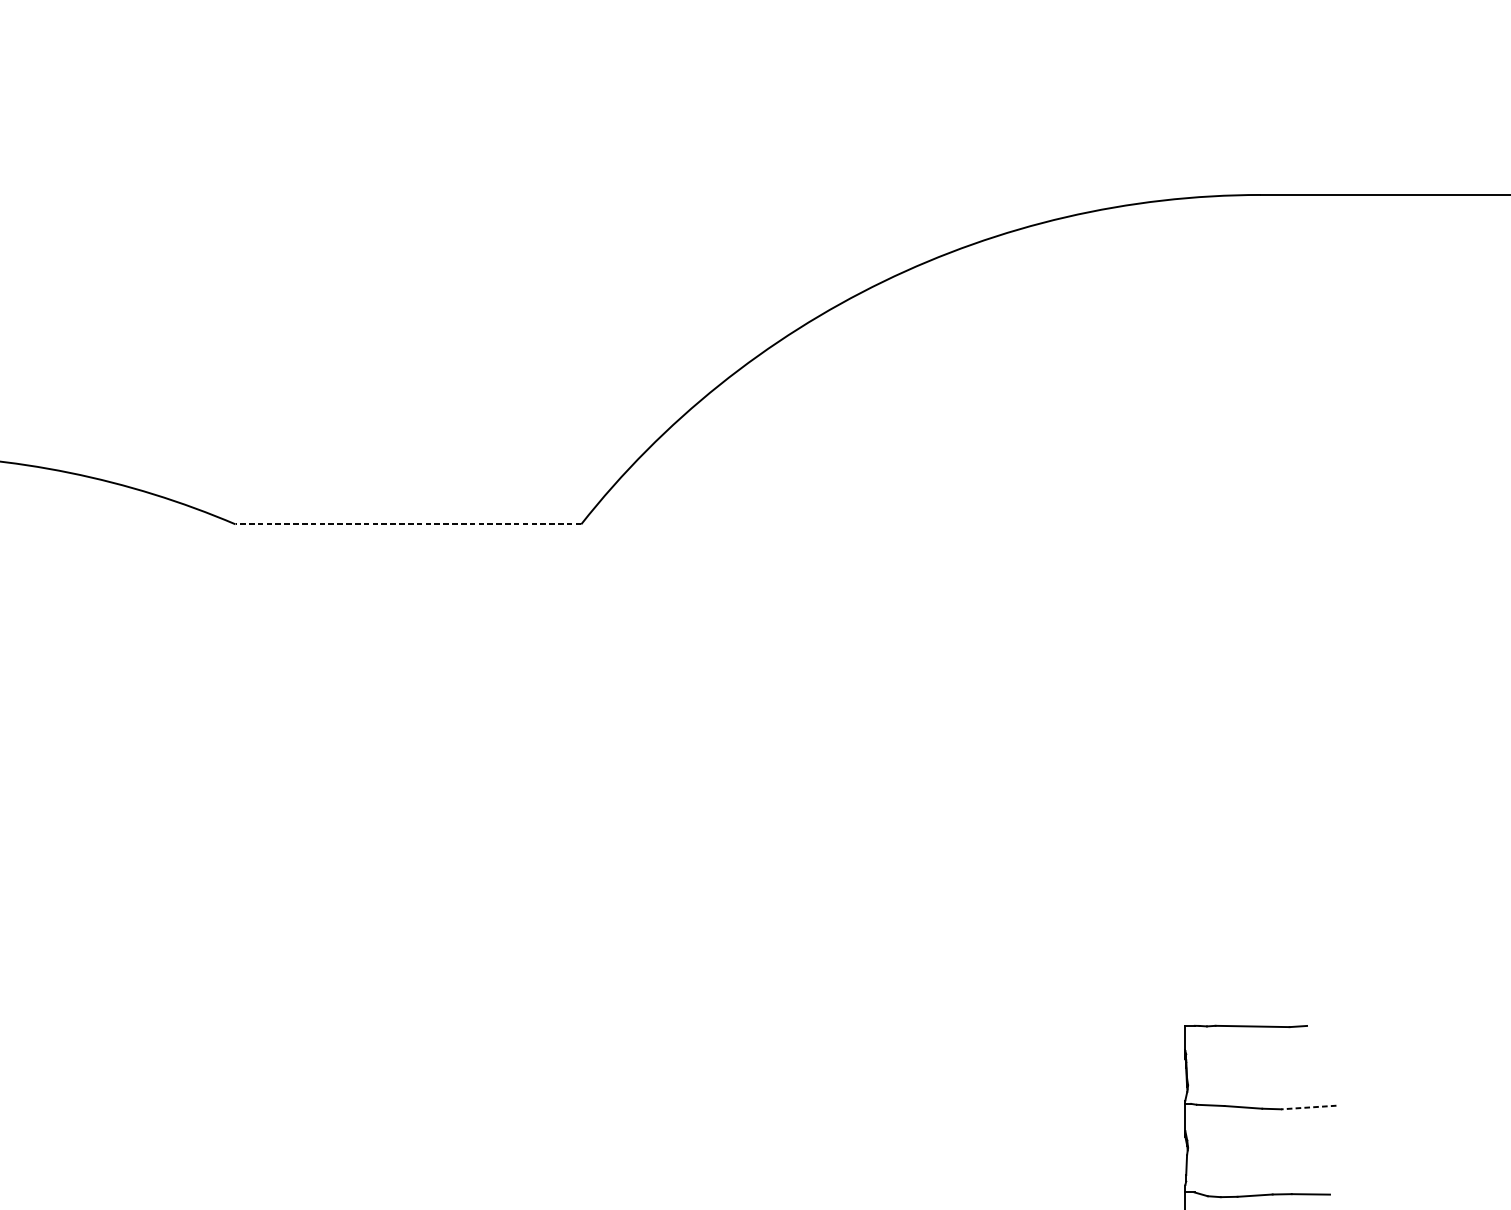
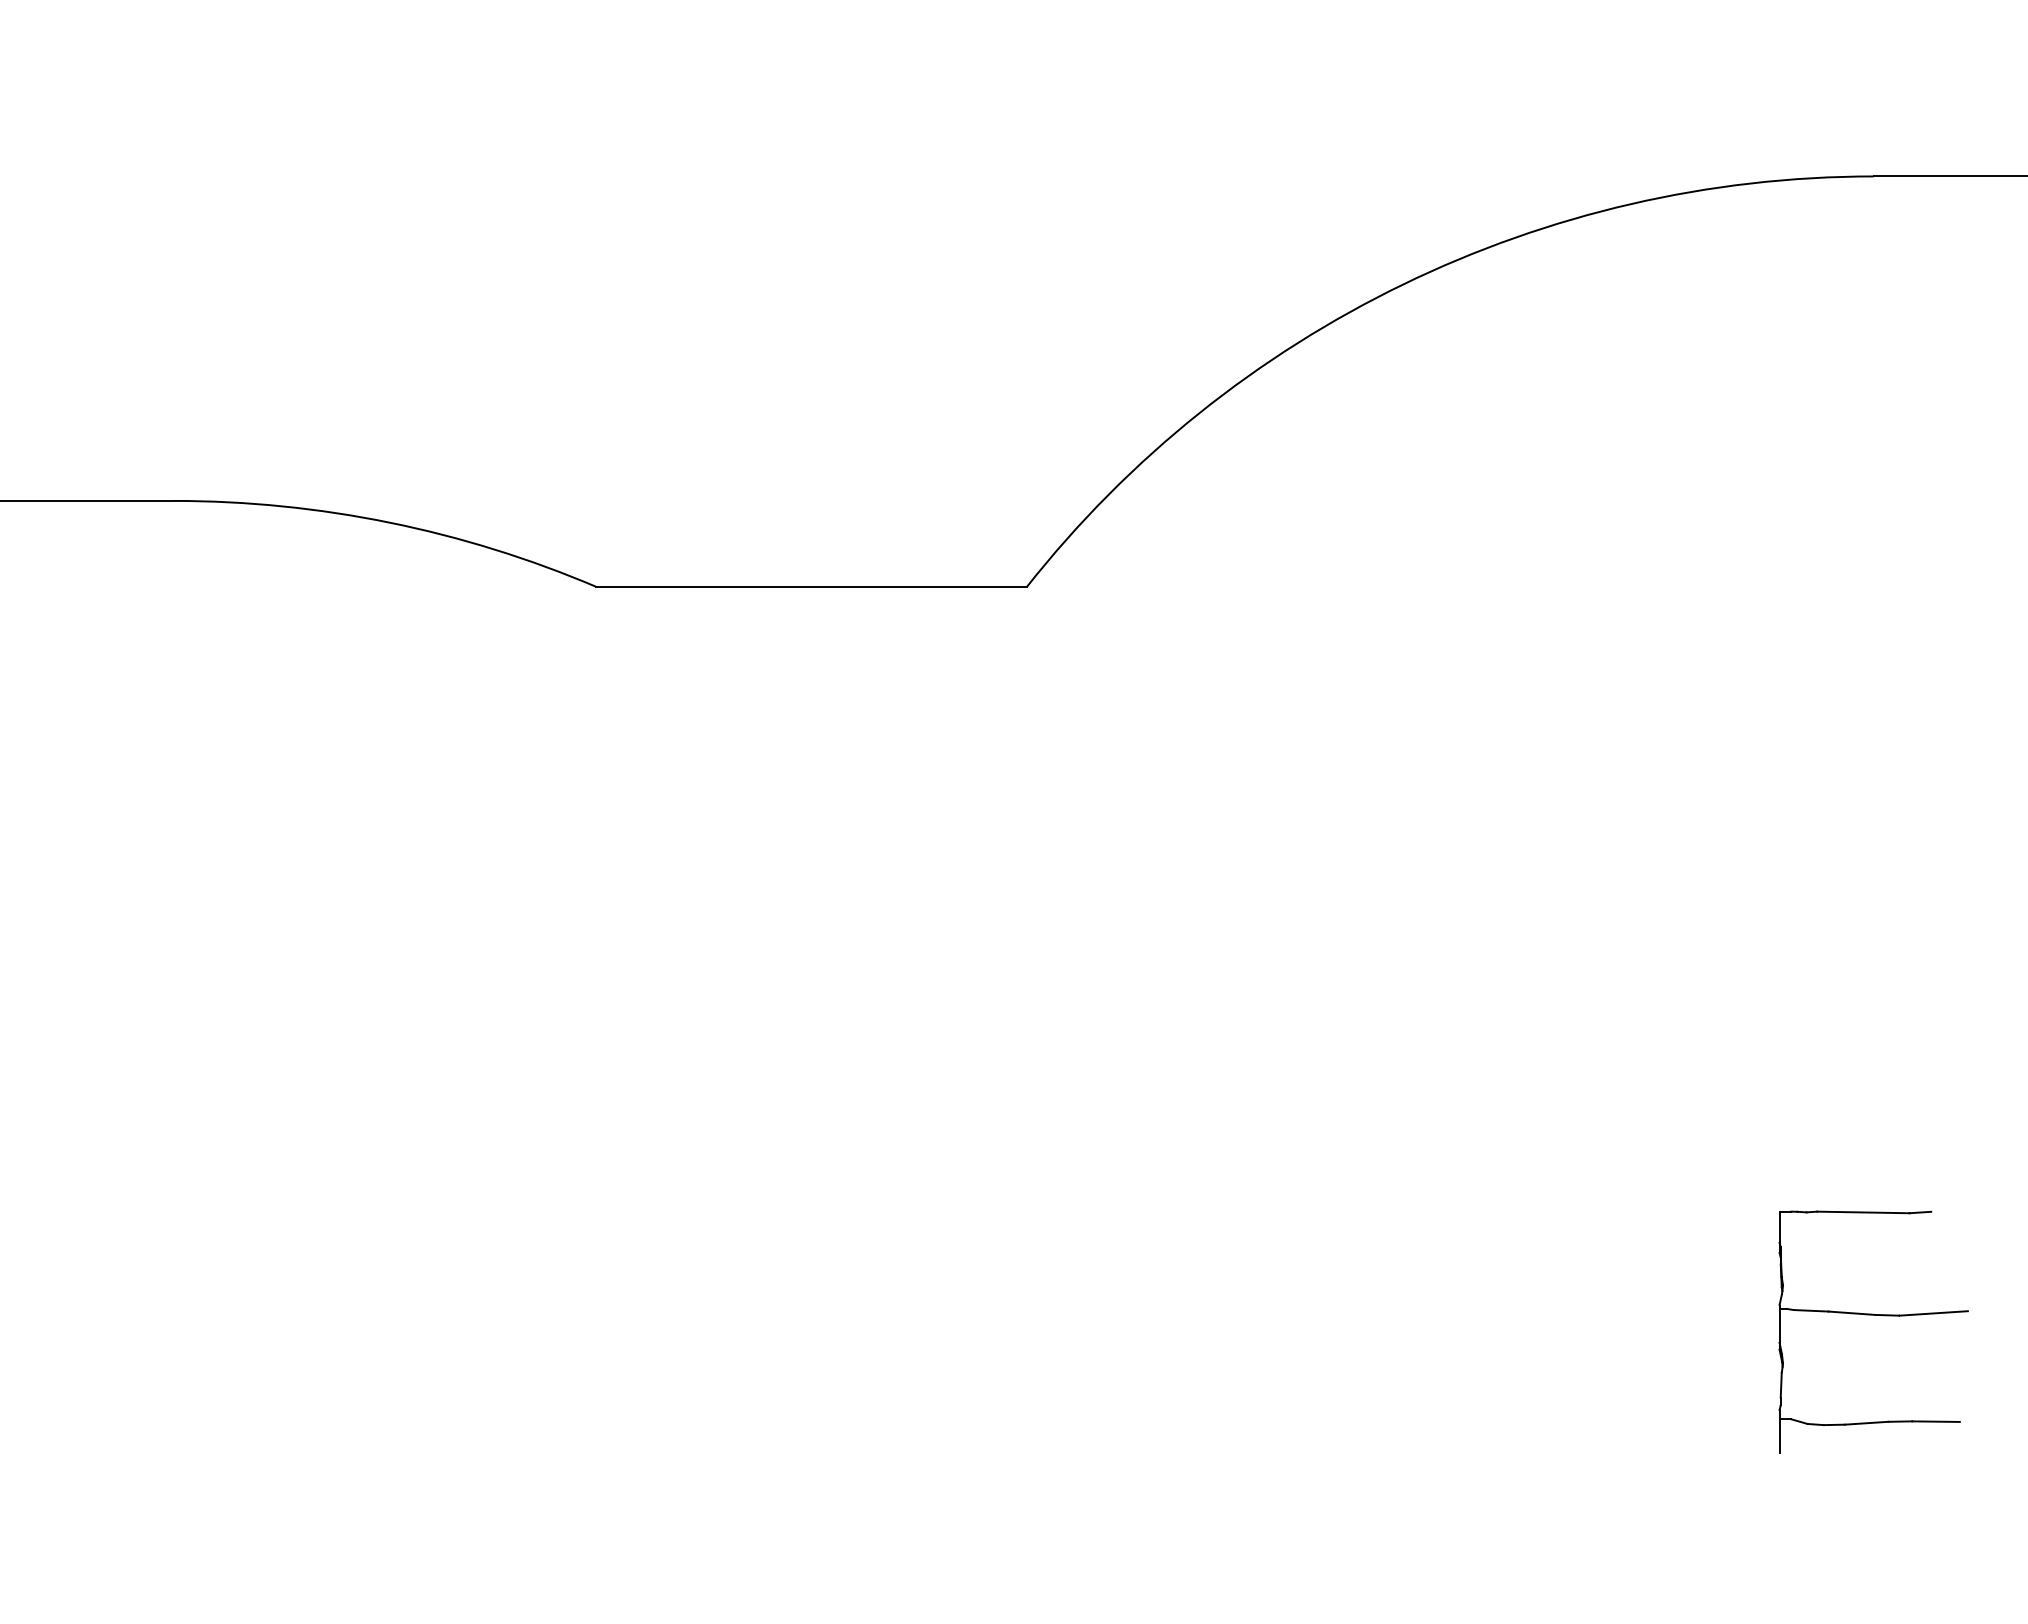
line: (408, 524) -> (811, 586), dashed -> solid
line: (1308, 1107) -> (1933, 1313), dashed -> solid

